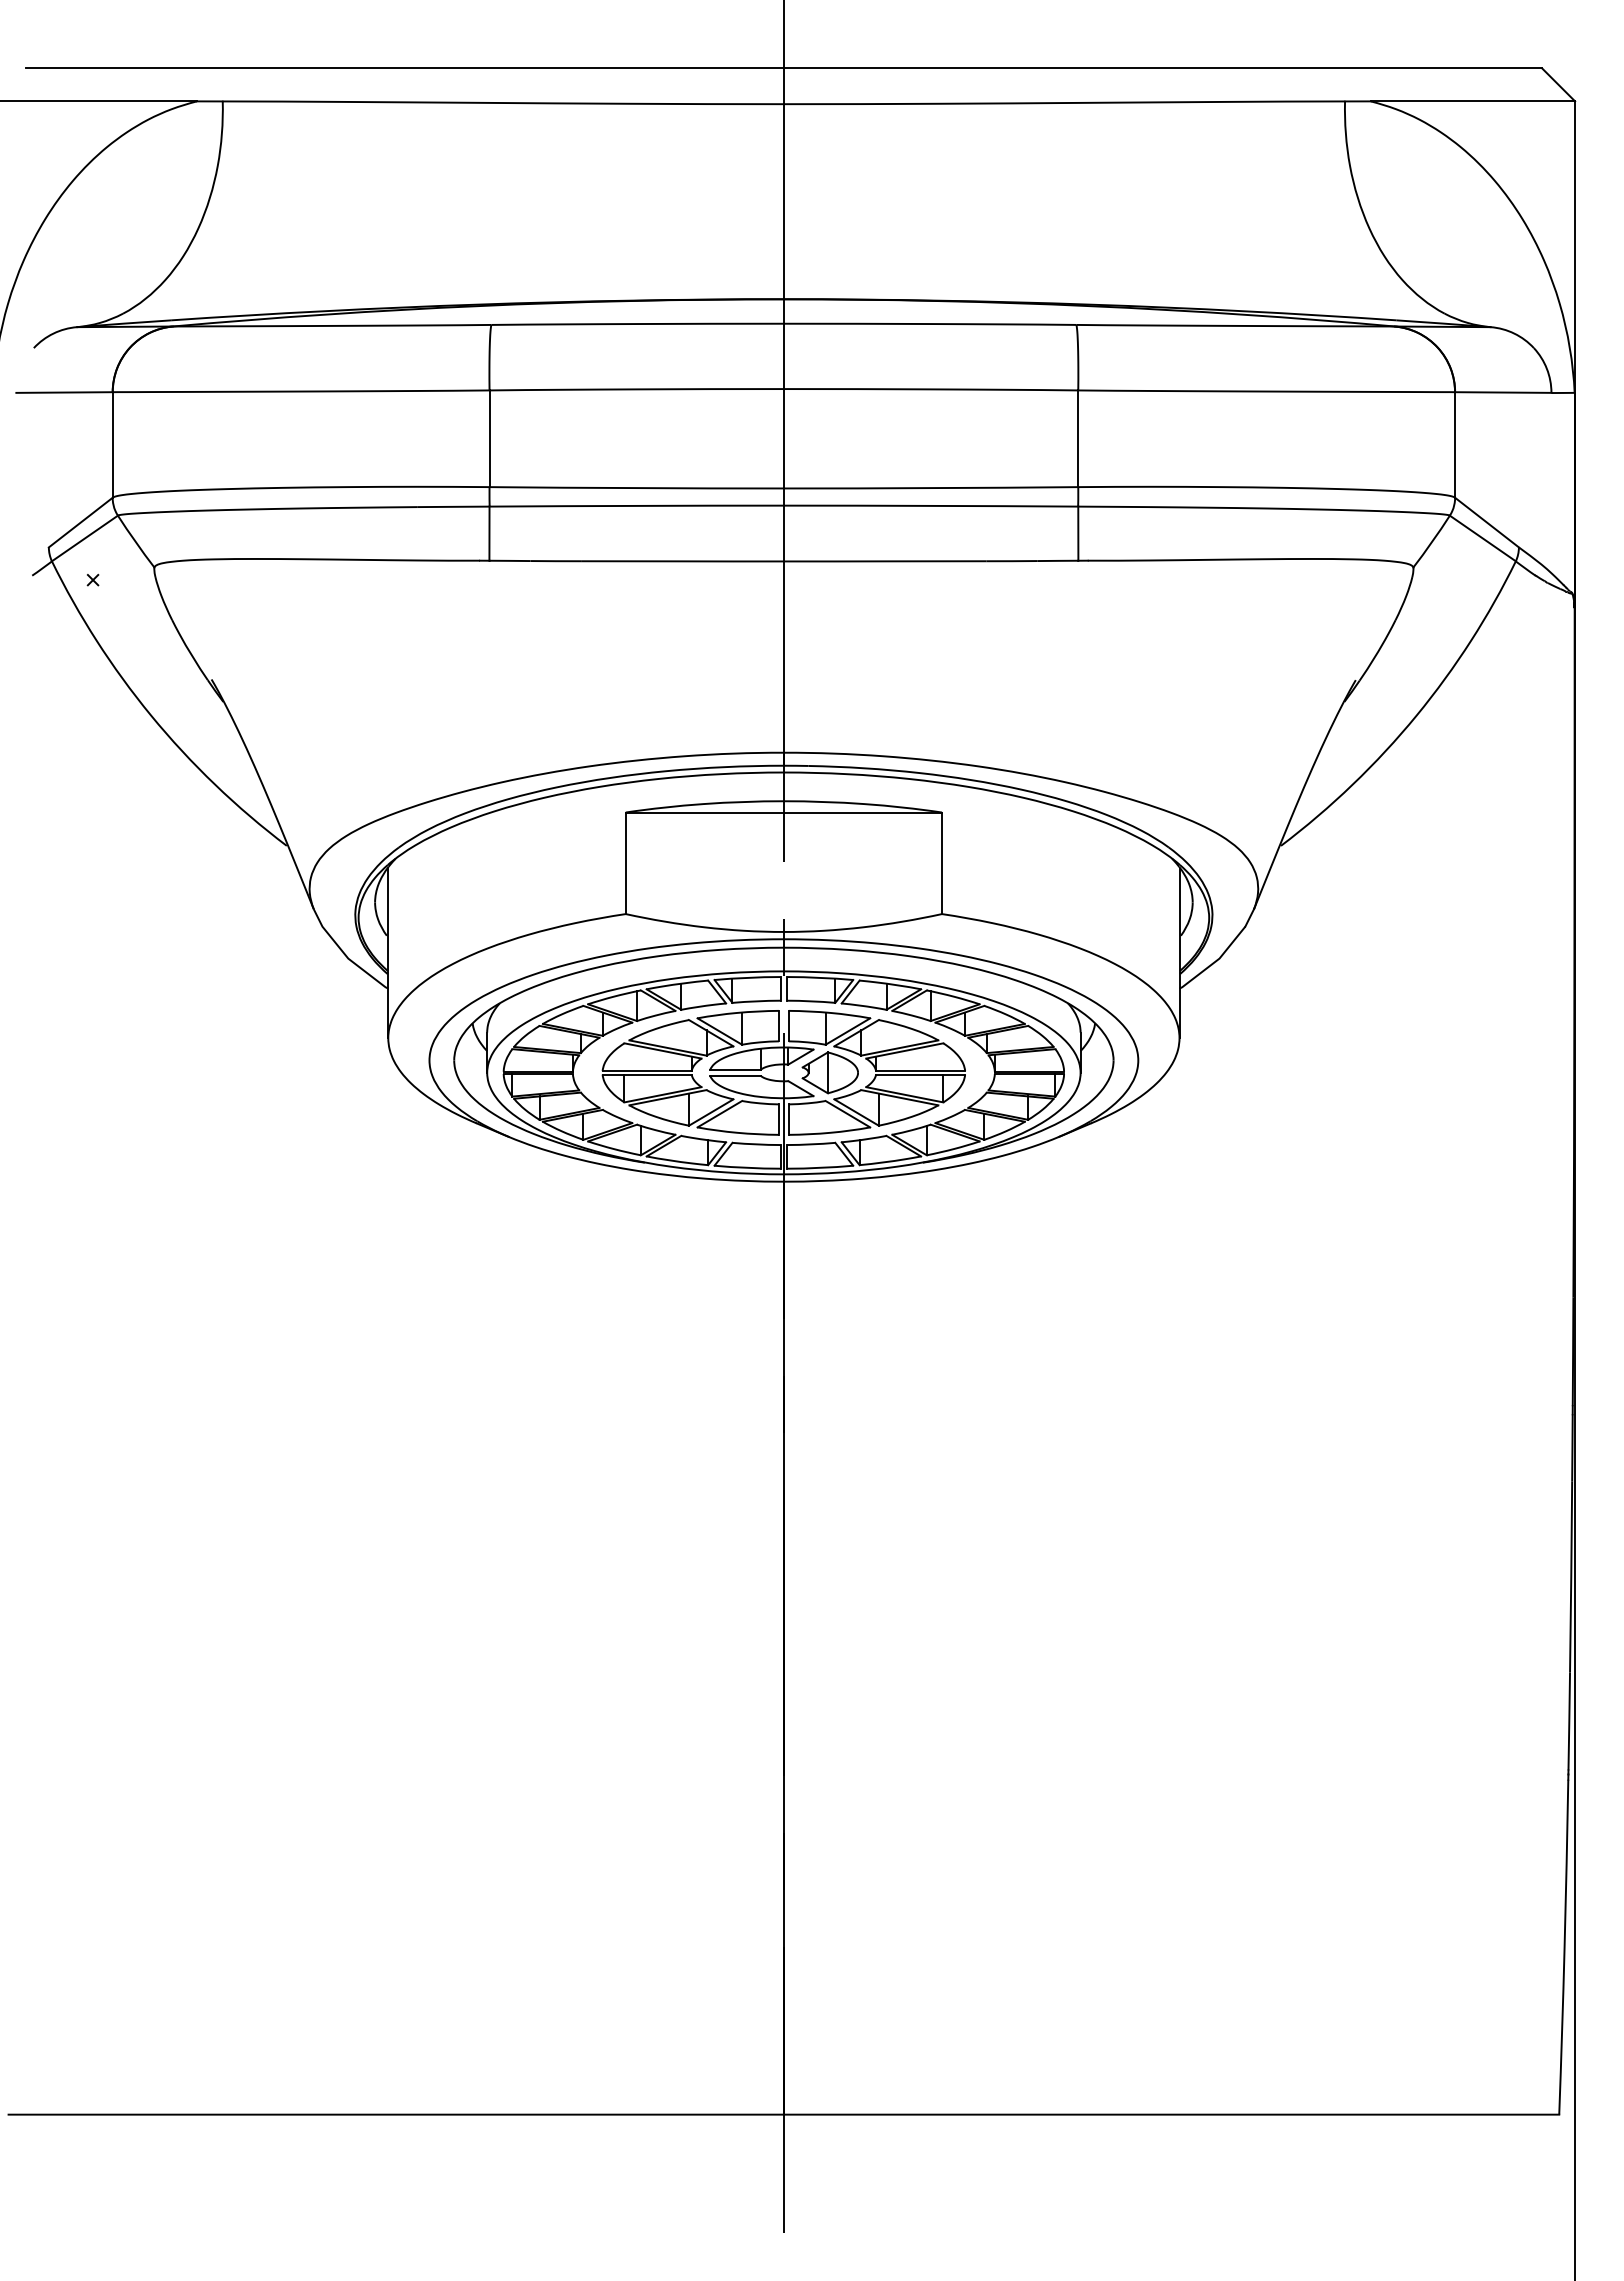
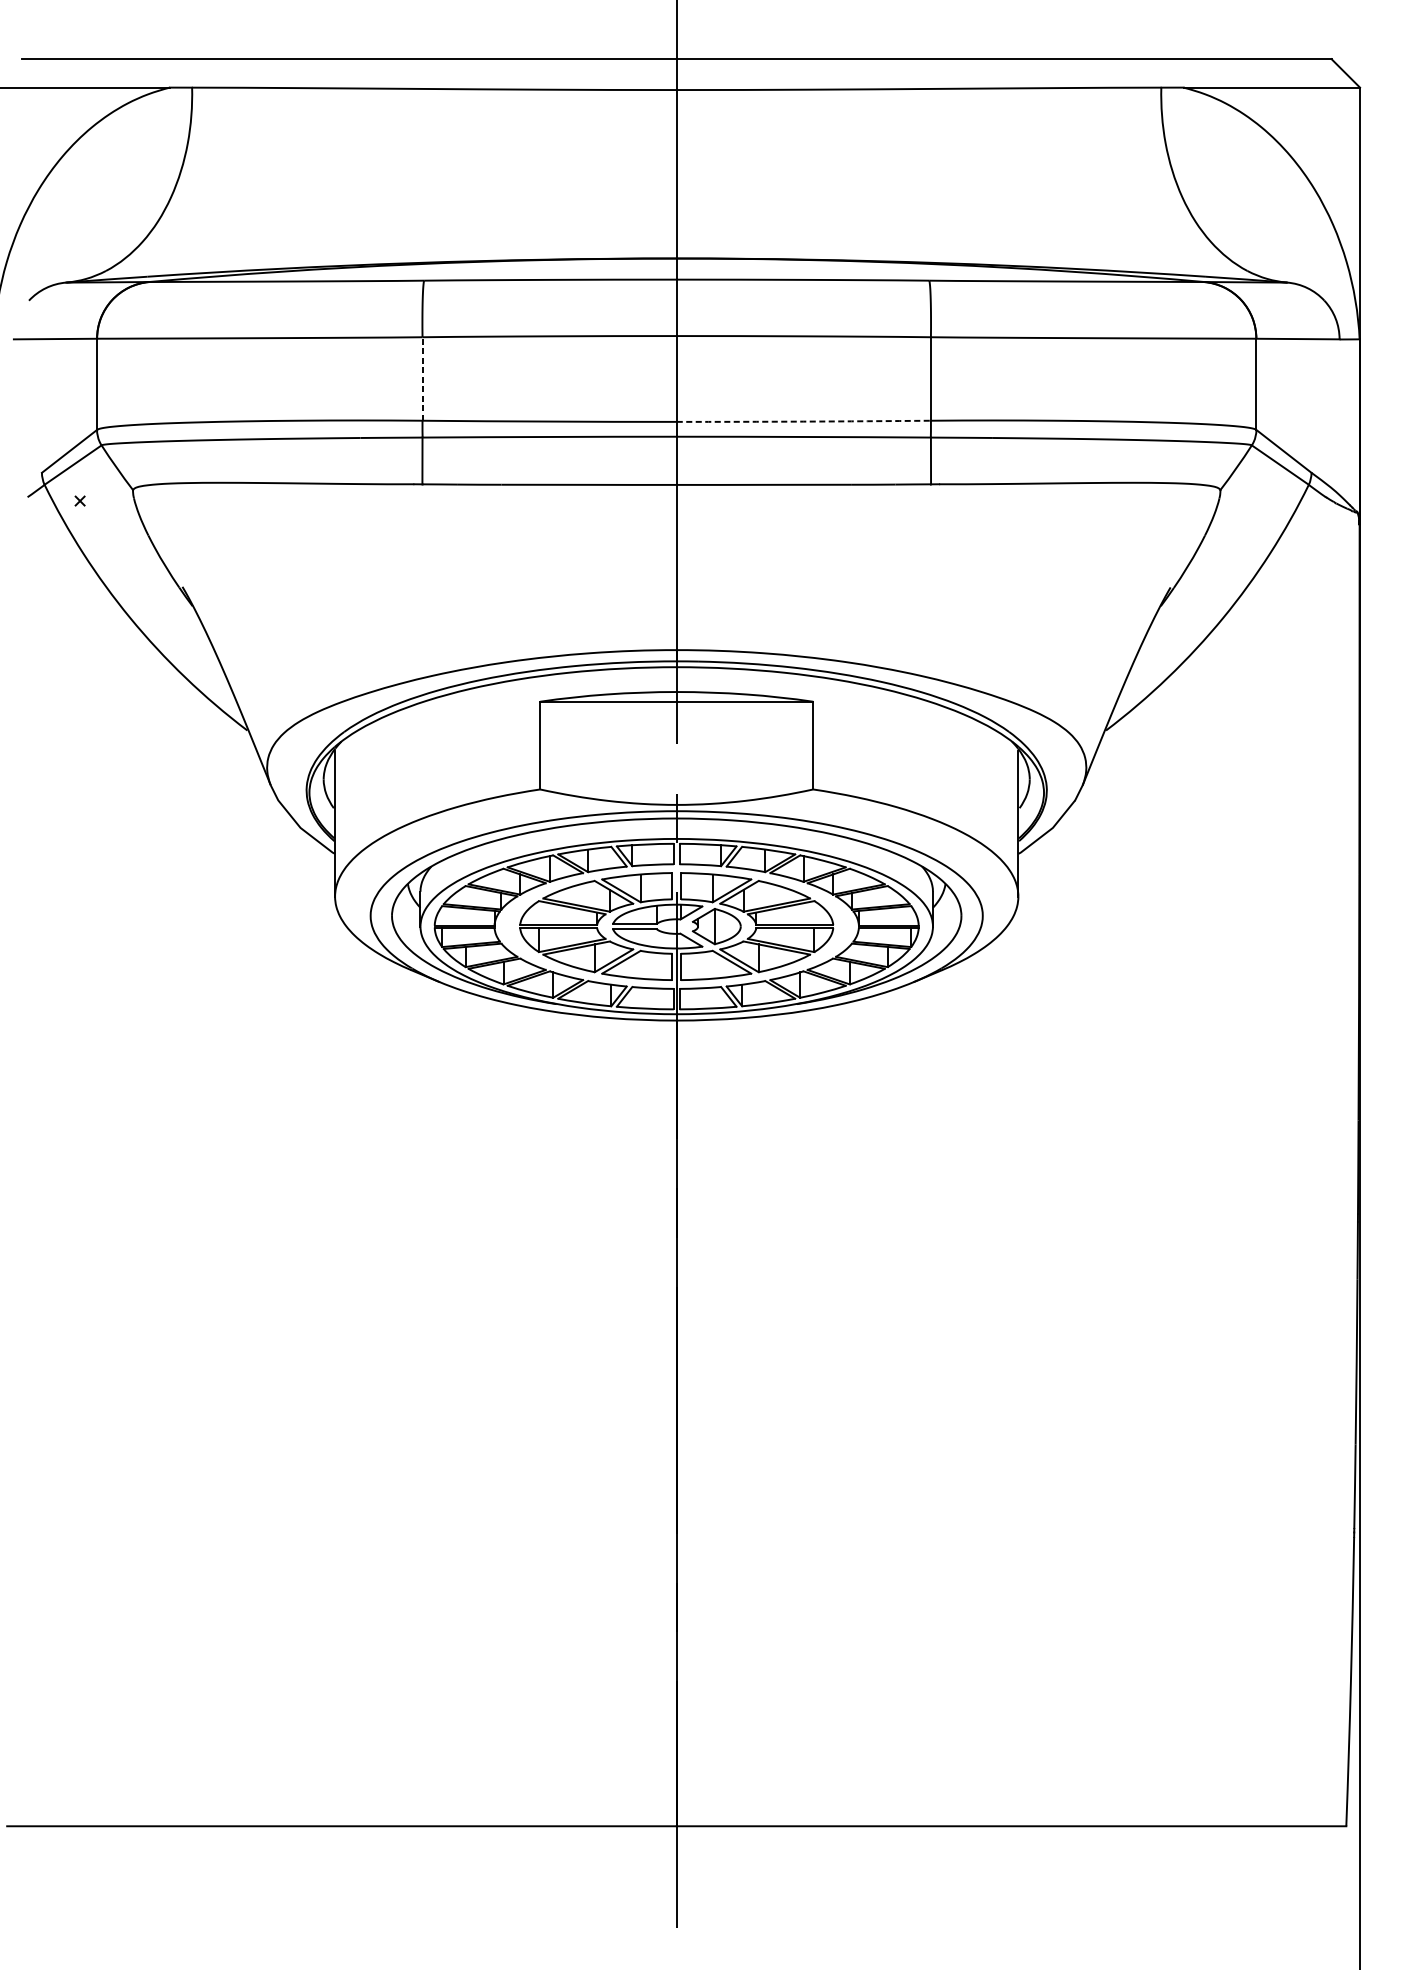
line: (489, 438) -> (422, 378), solid -> dashed
arc: (931, 488) -> (804, 421), solid -> dashed

